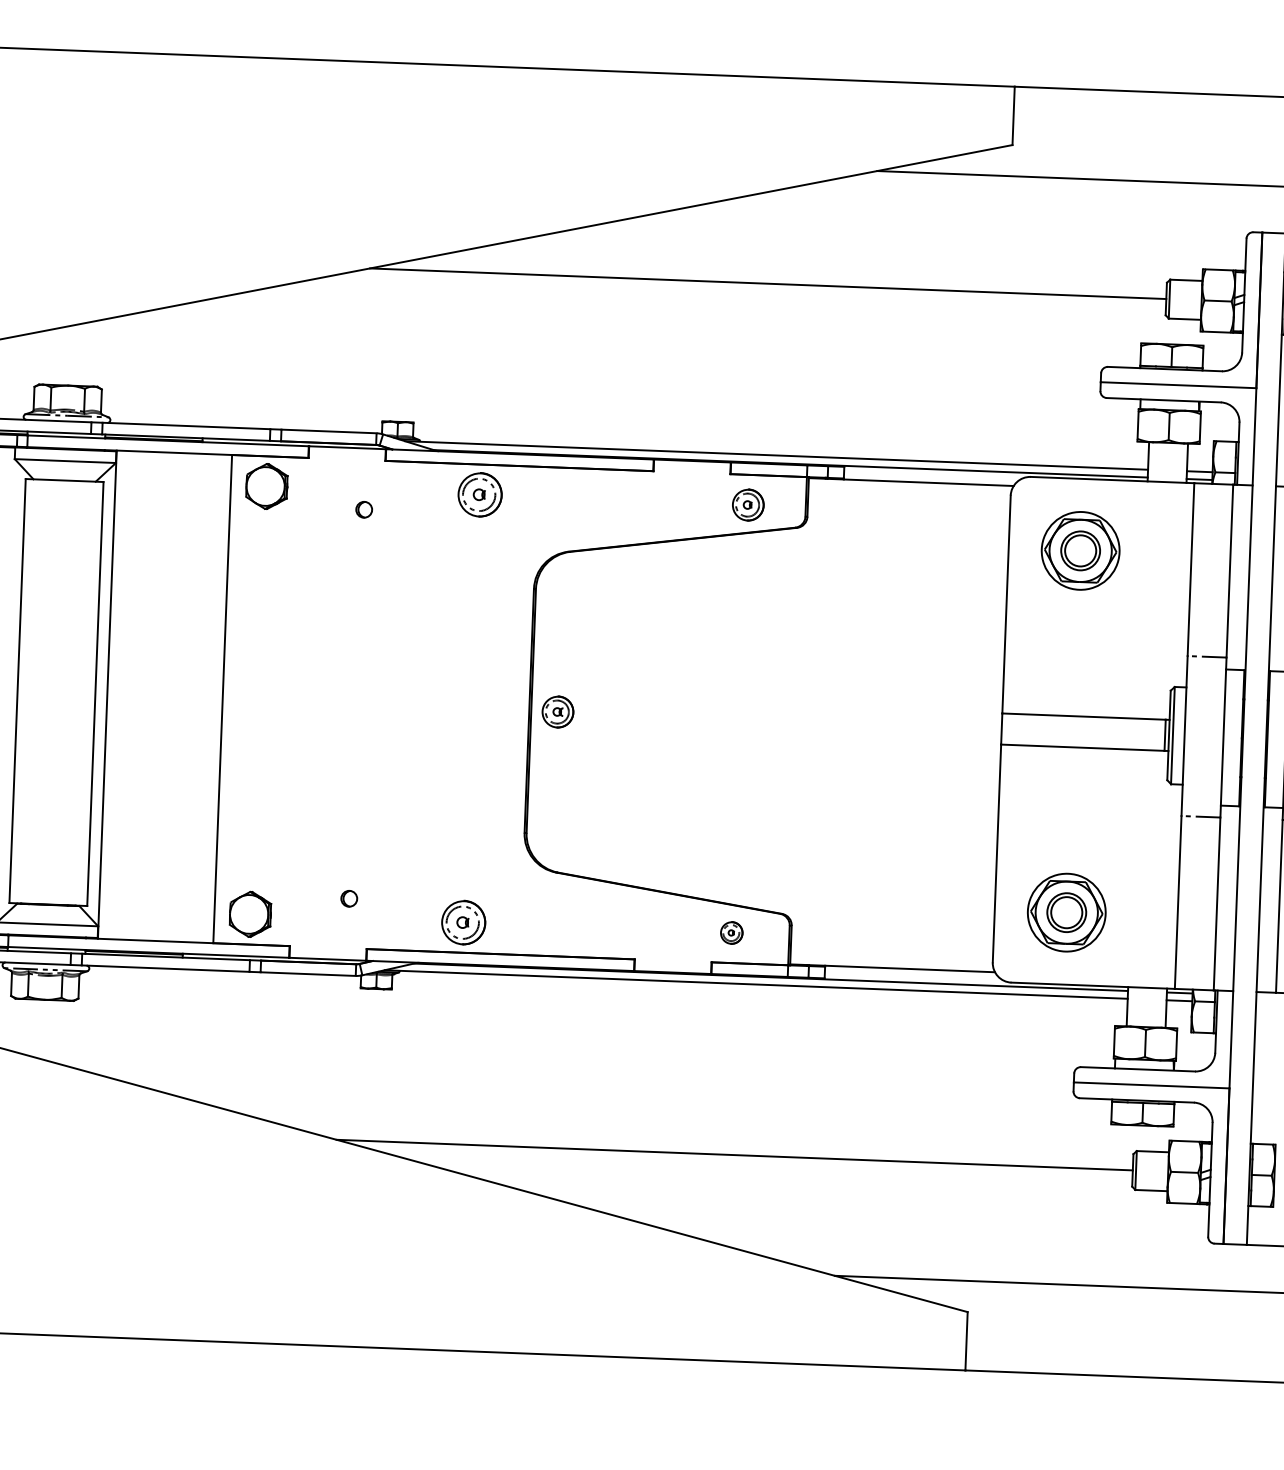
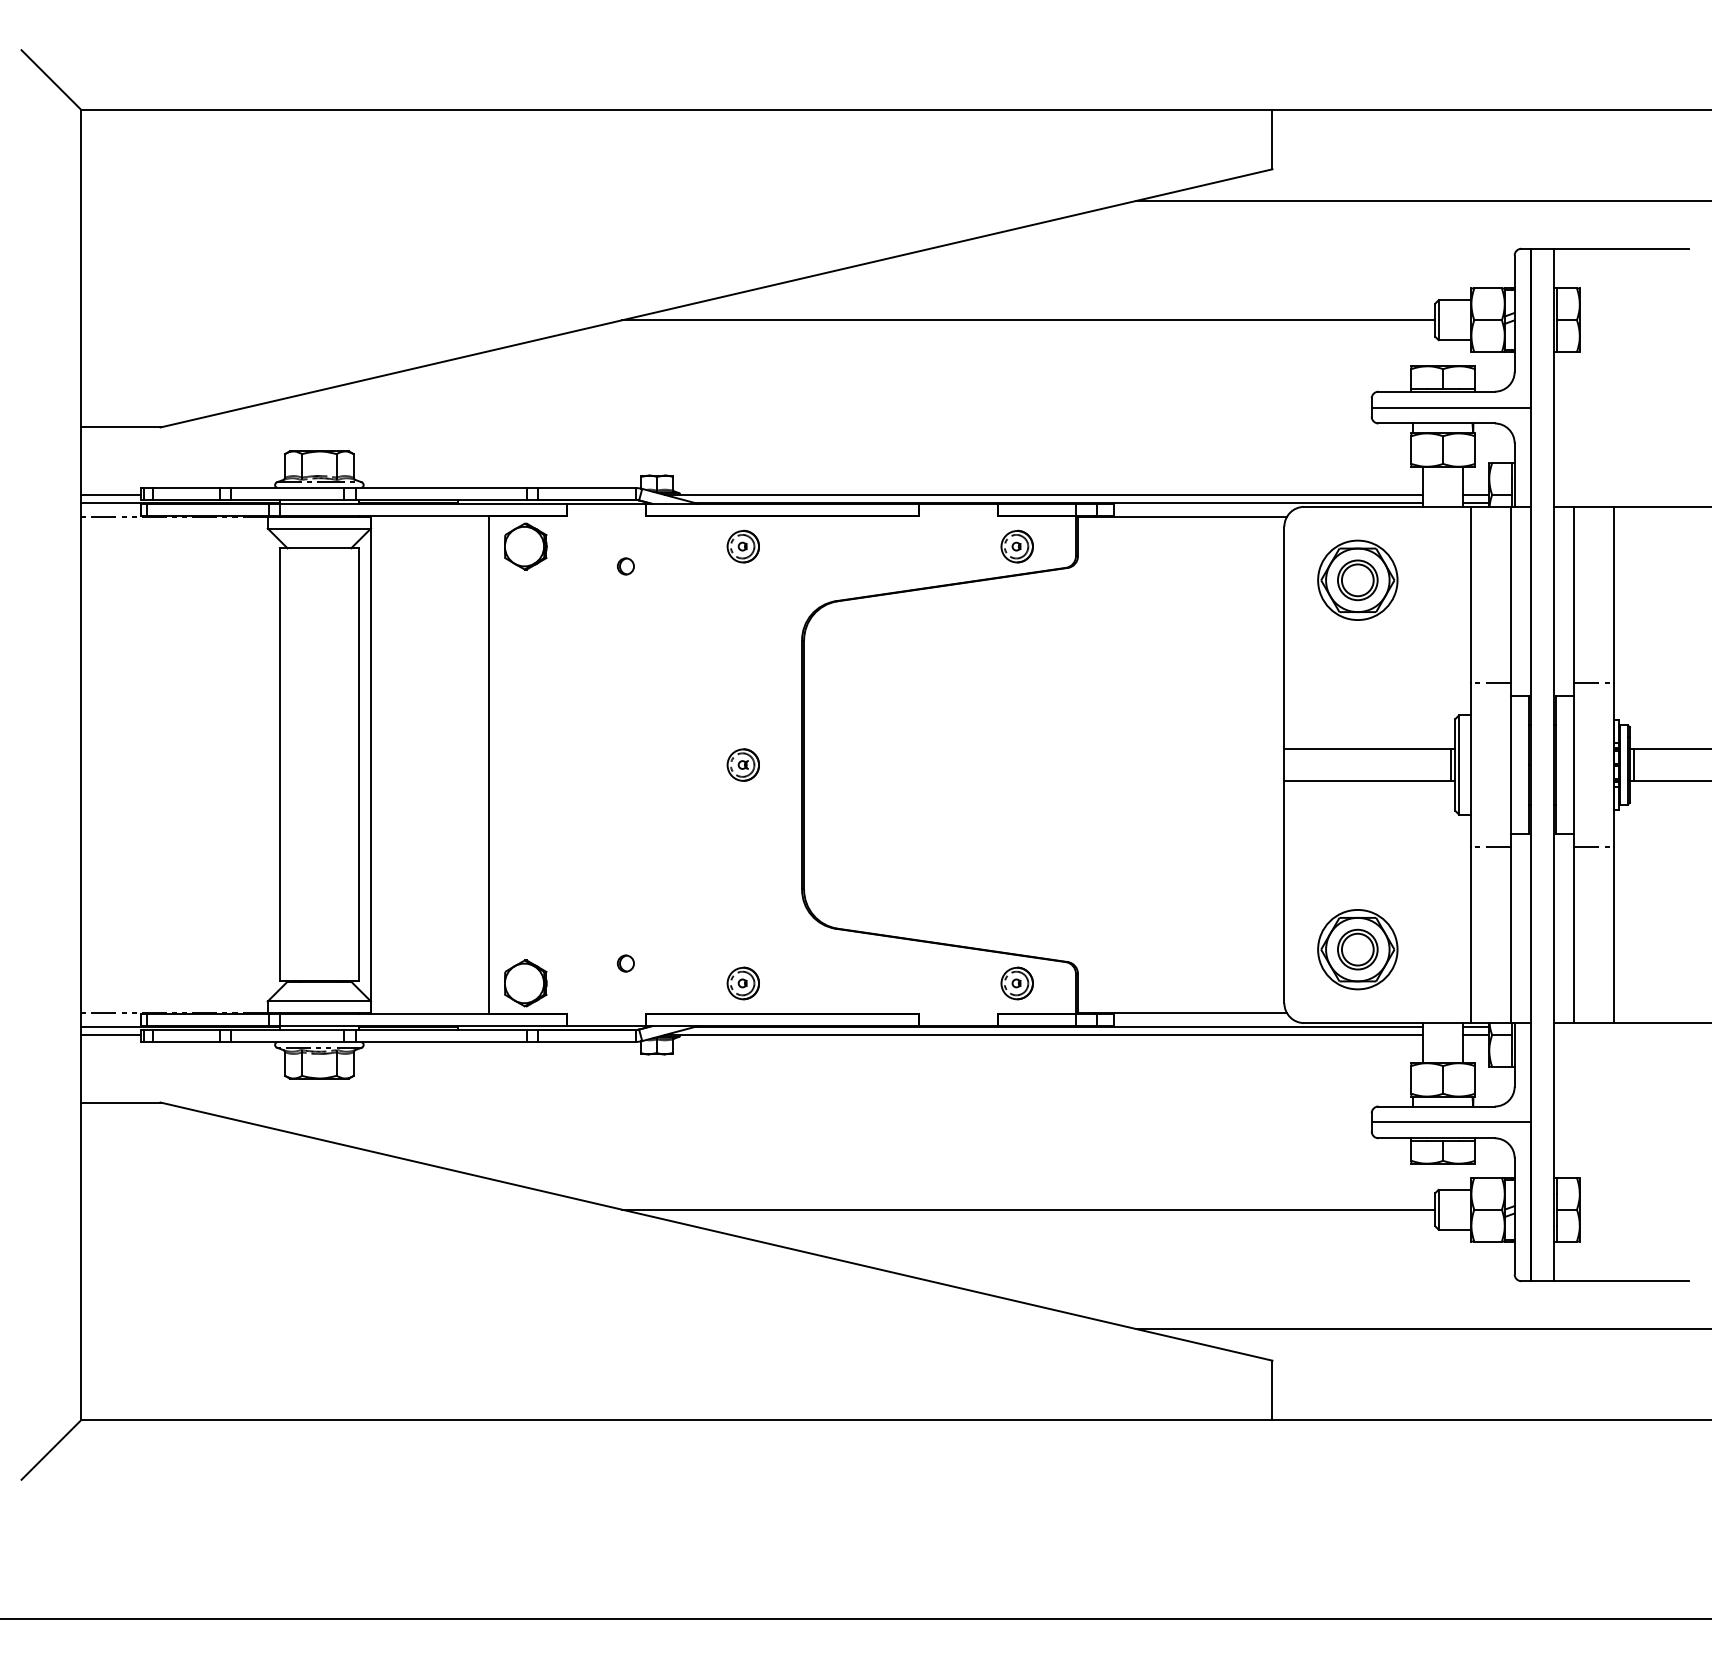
part: (479, 494) -> (742, 546), size x0.71
part: (557, 711) -> (742, 764), moved
part: (462, 922) -> (742, 983), size x0.71
part: (731, 932) -> (1016, 983), size x1.43

